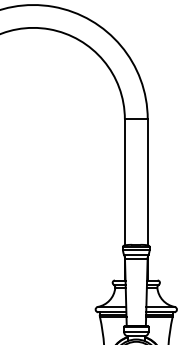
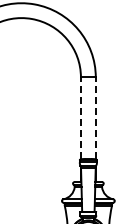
line: (124, 182) -> (80, 118), solid -> dashed
line: (147, 182) -> (95, 118), solid -> dashed

